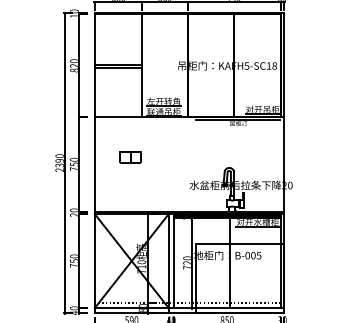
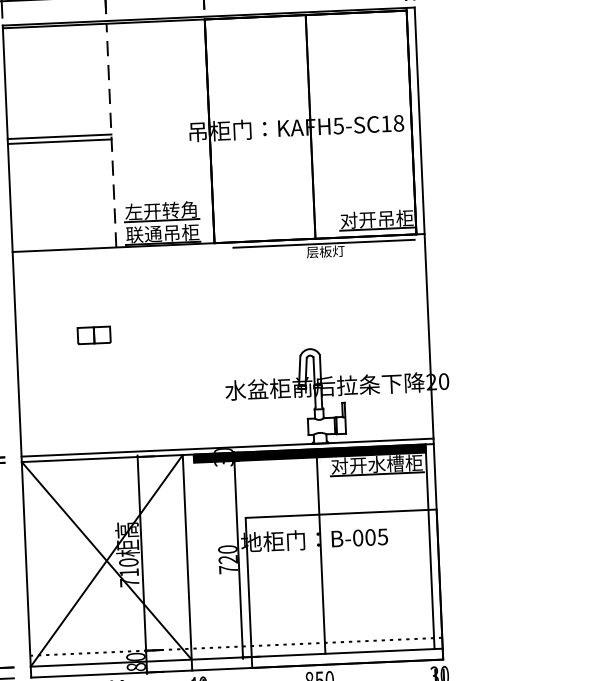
line: (142, 65) -> (111, 134), solid -> dashed
part: (130, 157) -> (94, 335), size x0.7
line: (173, 261) -> (197, 557), removed

